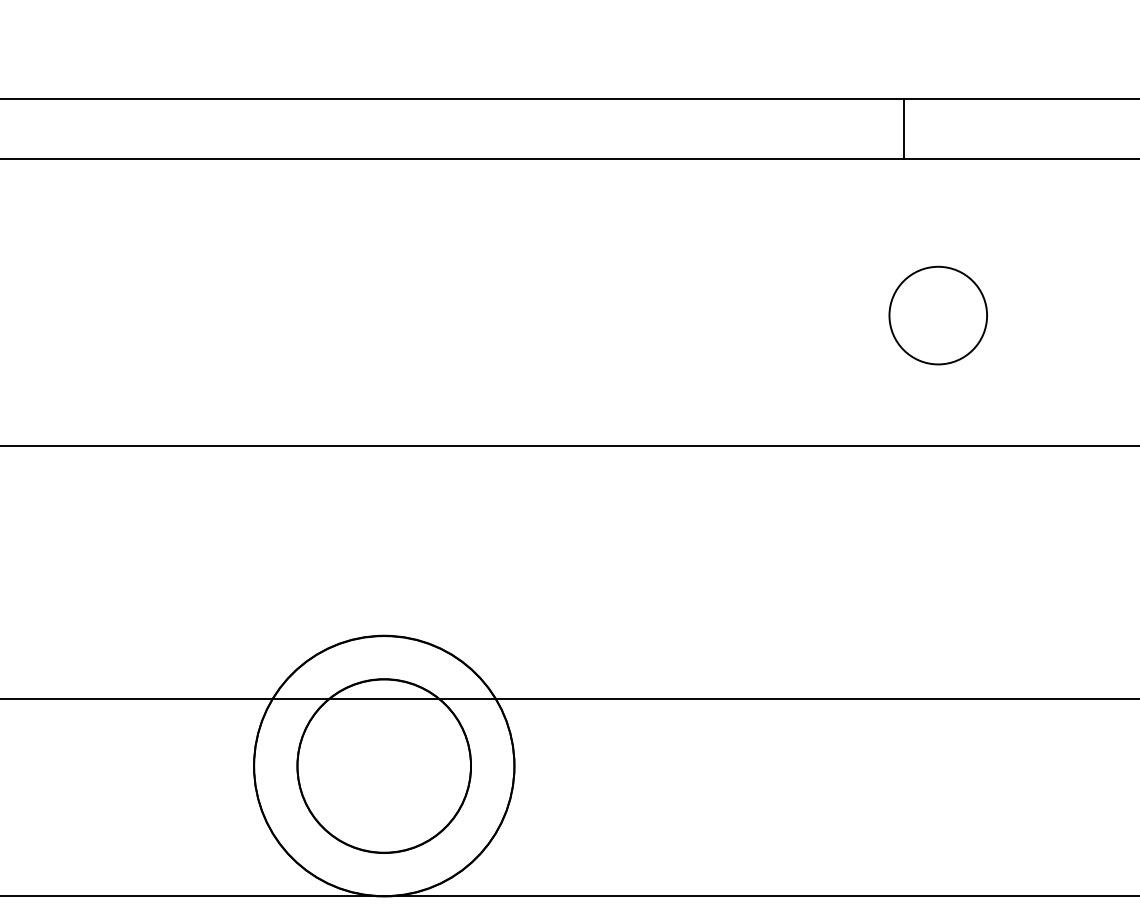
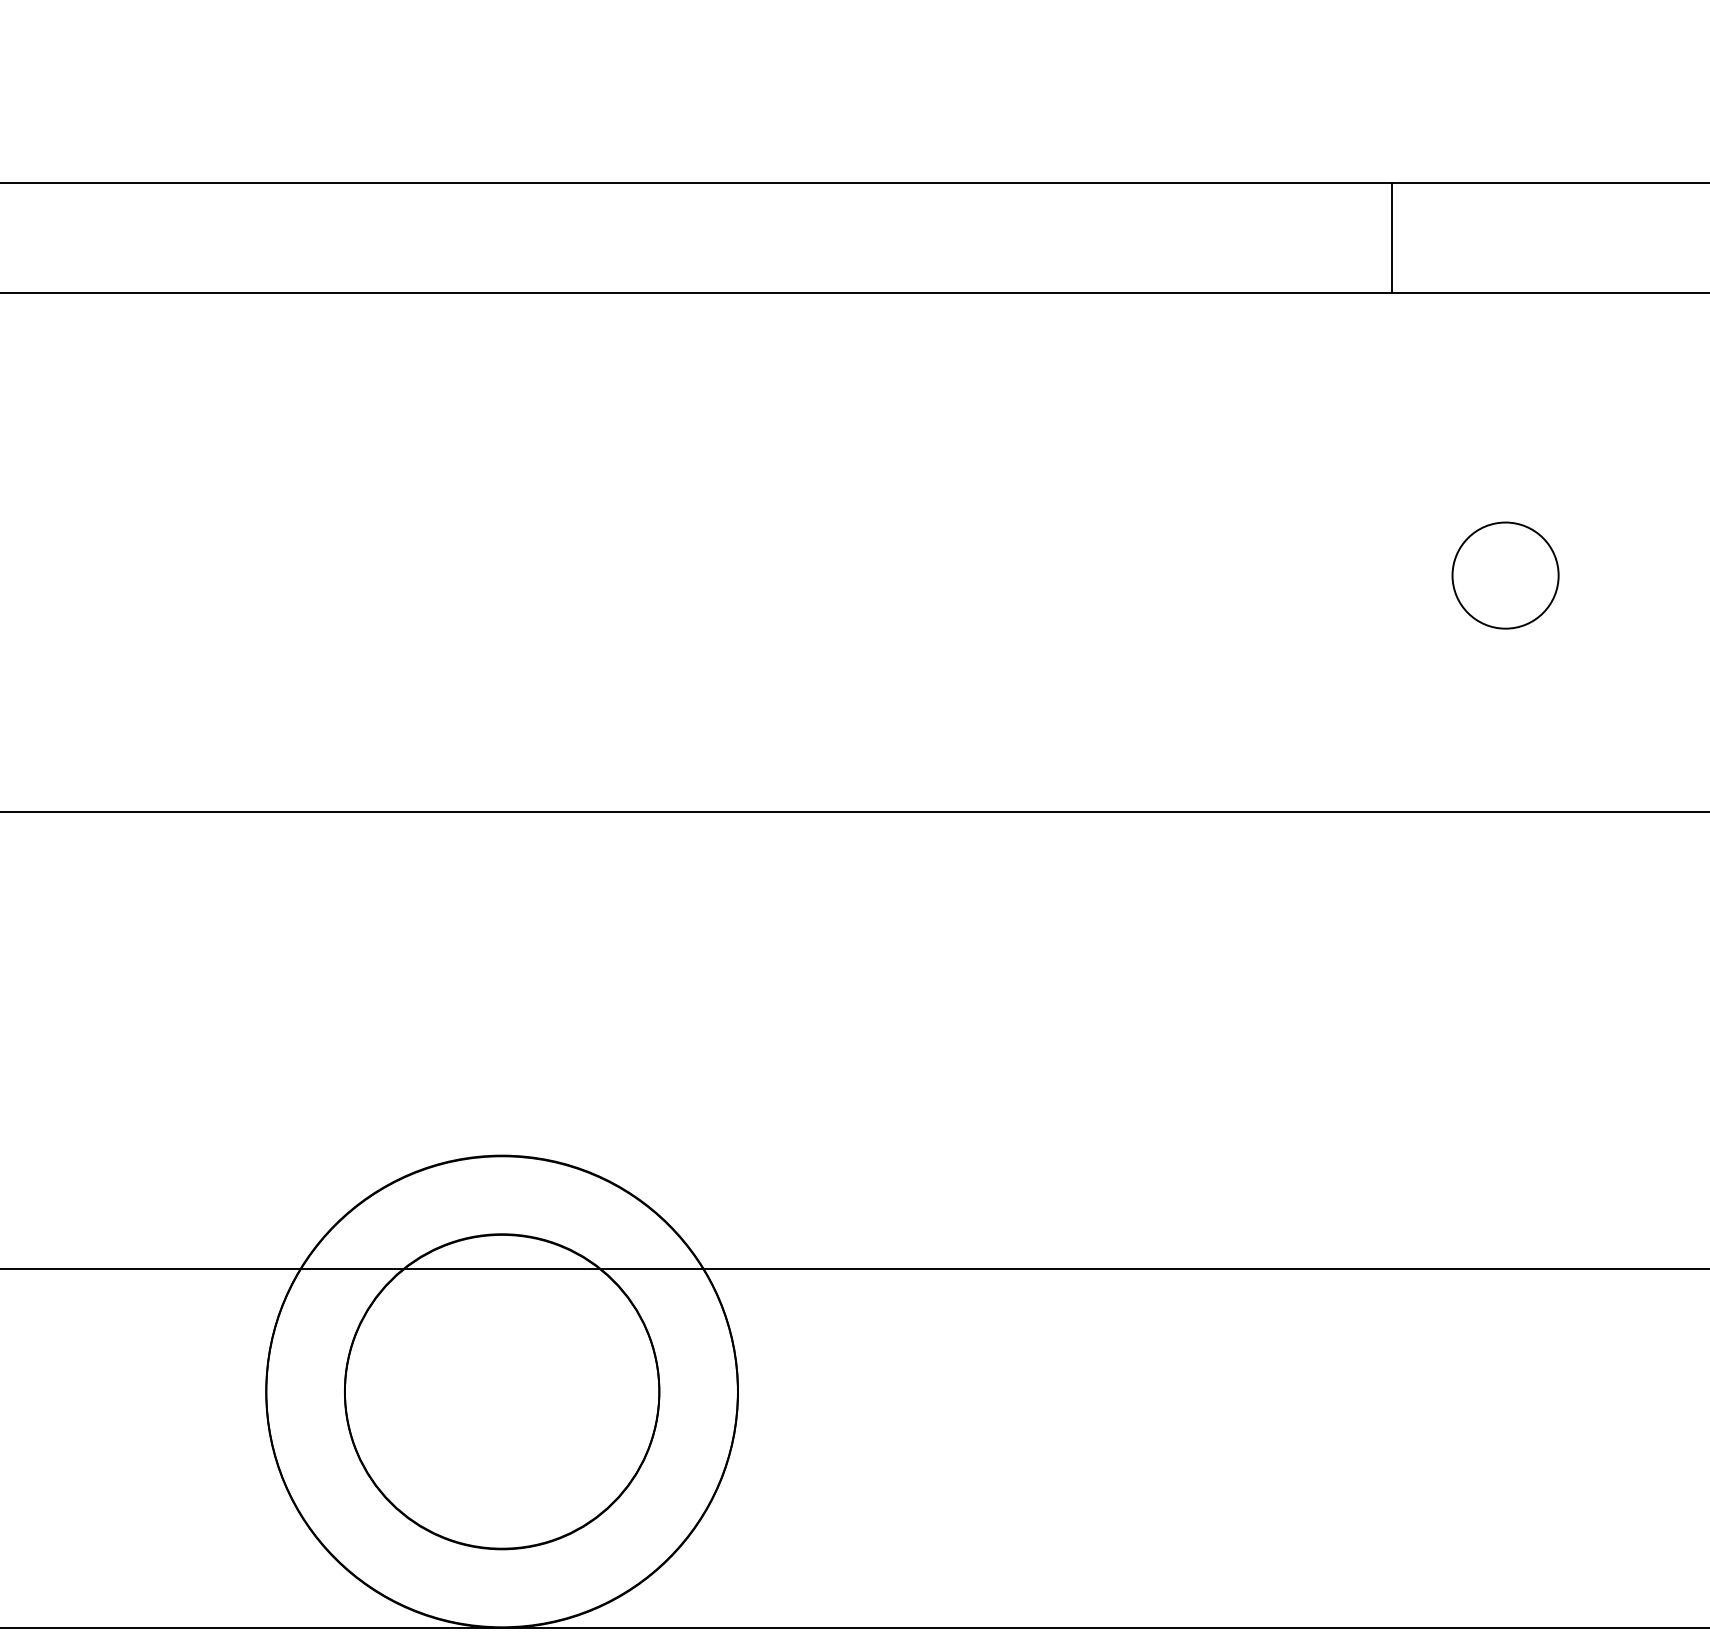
line: (903, 128) -> (1392, 236), moved
circle: (937, 315) -> (1504, 575), size x0.6

